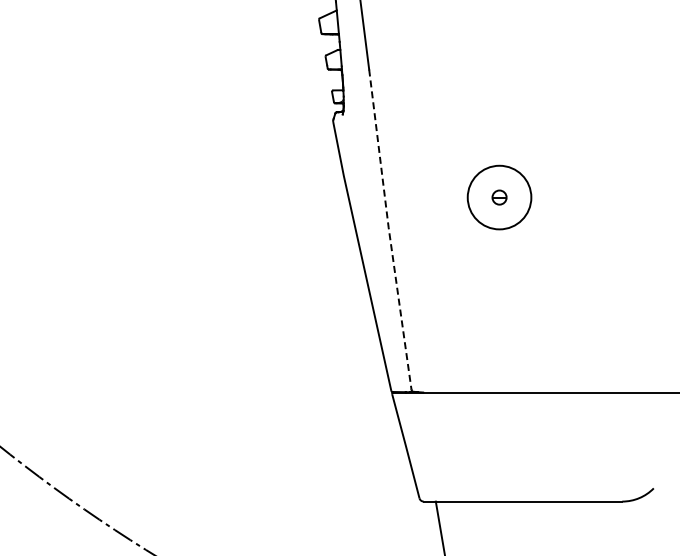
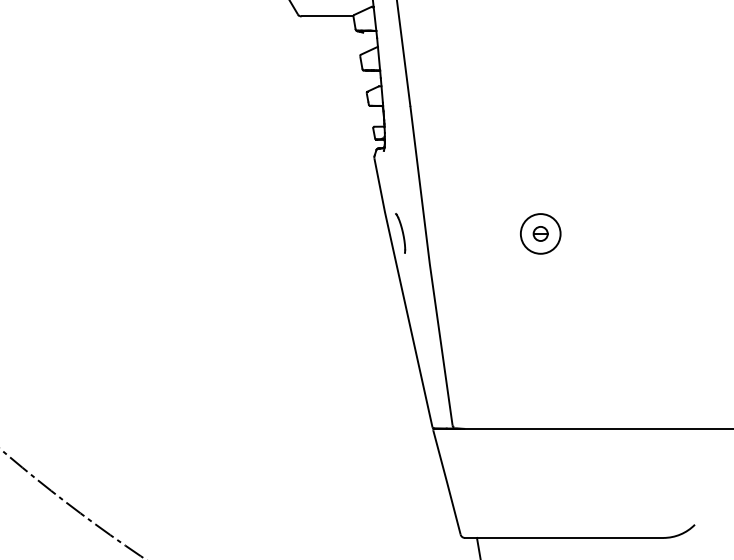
part: (359, 197) -> (400, 233), added
circle: (499, 197) -> (540, 233), size x0.62
line: (389, 230) -> (430, 266), dashed -> solid

